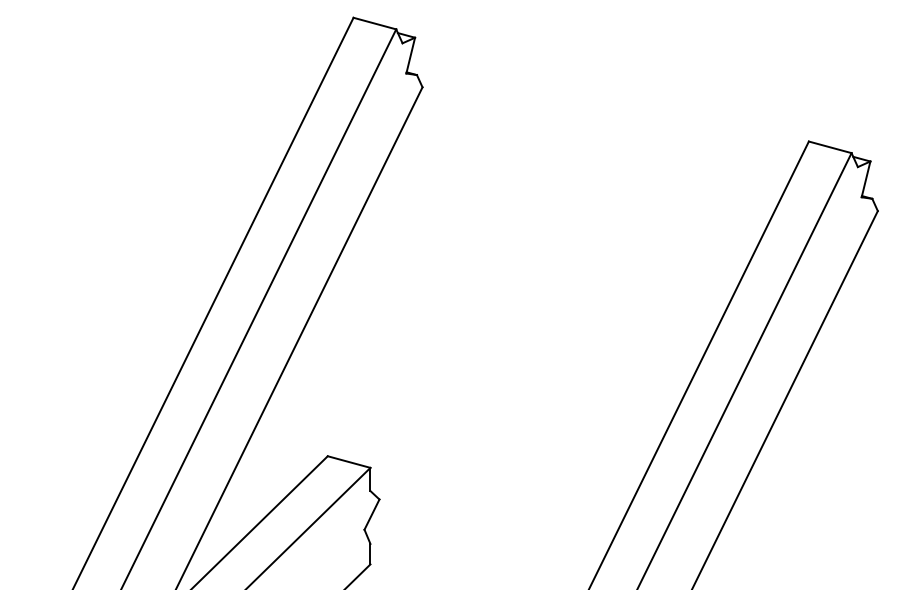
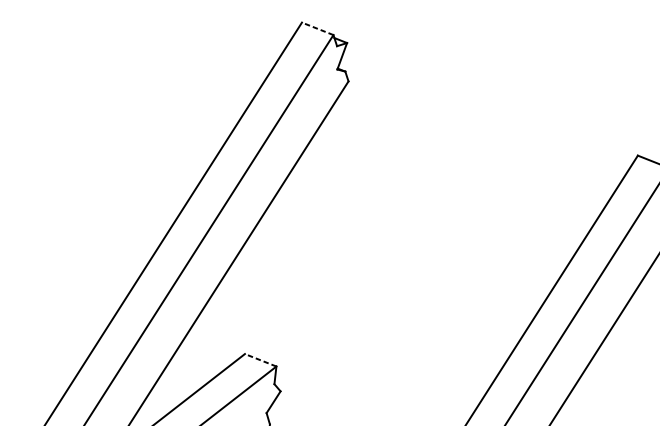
line: (374, 23) -> (317, 28), solid -> dashed
line: (348, 461) -> (260, 359), solid -> dashed

